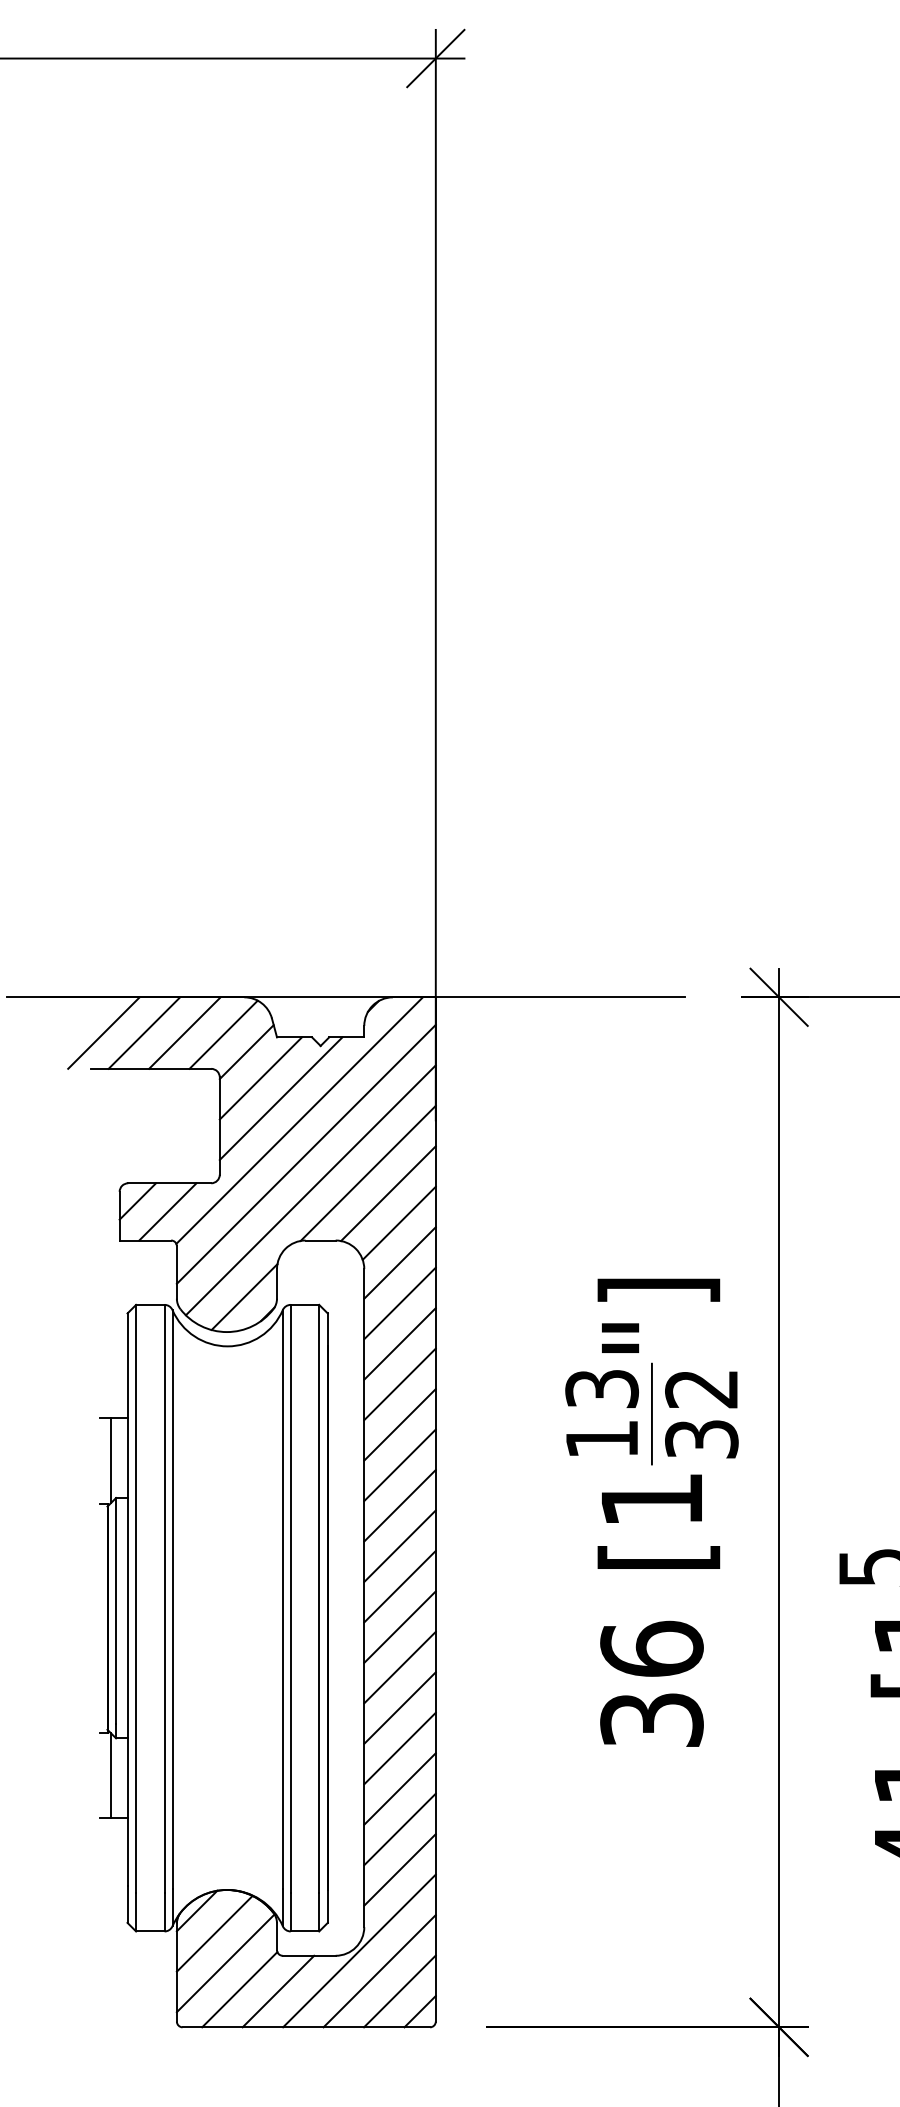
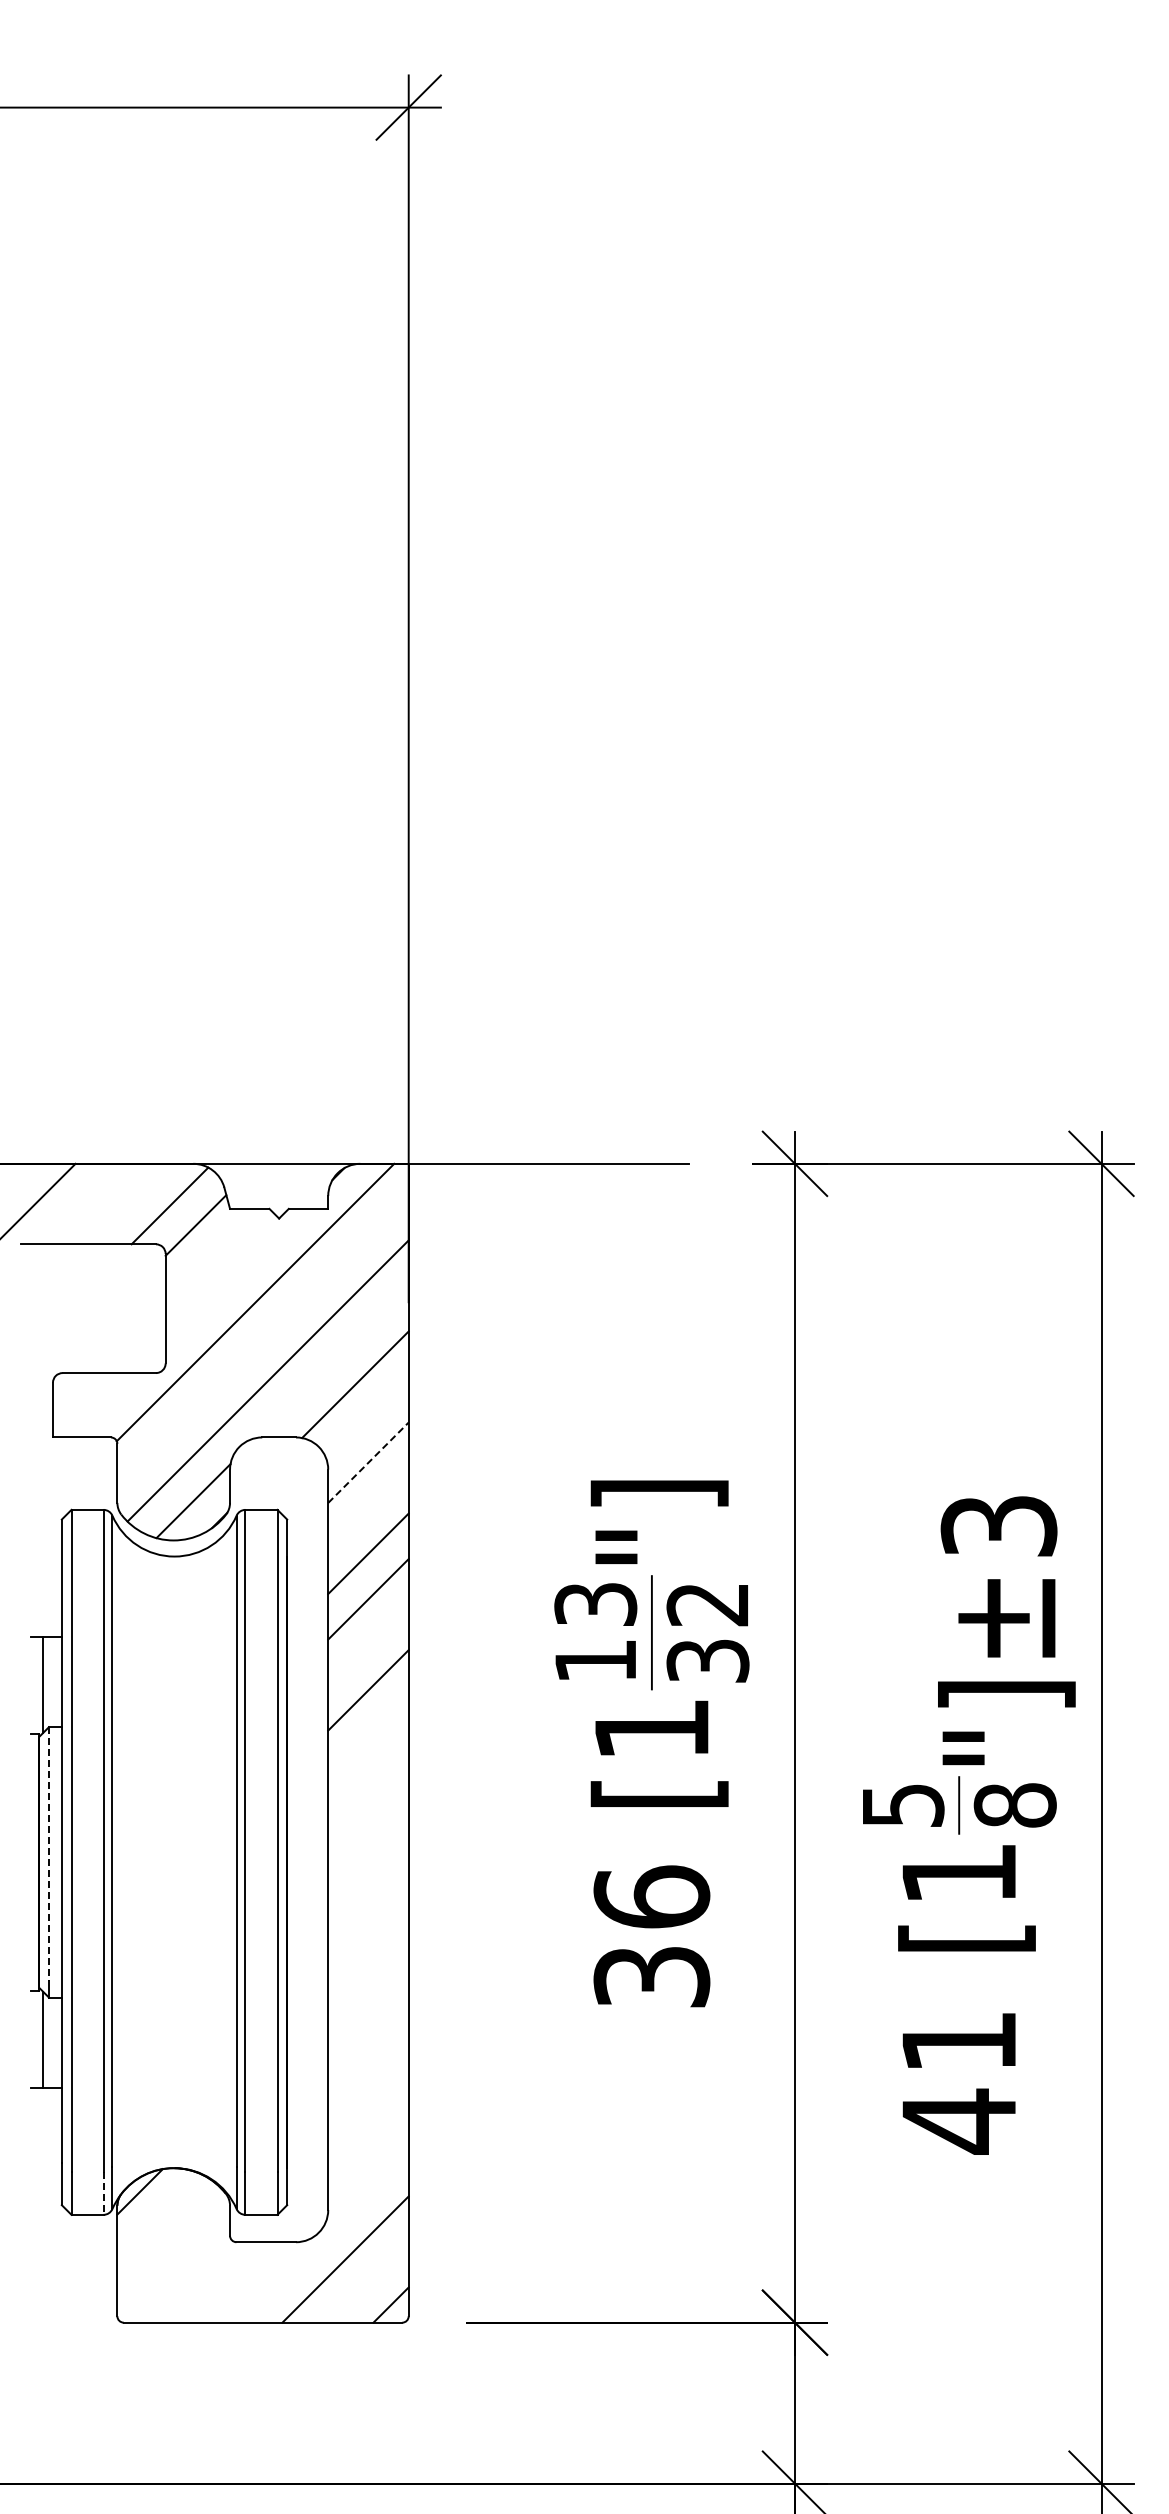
line: (144, 1032) -> (80, 1203), removed
line: (184, 1032) -> (126, 1203), removed
line: (260, 1077) -> (211, 1254), removed
line: (280, 1098) -> (234, 1277), removed
line: (305, 1154) -> (262, 1340), removed
line: (368, 1173) -> (332, 1361), removed
line: (137, 1201) -> (73, 1393), removed
line: (168, 1212) -> (107, 1405), removed
line: (399, 1222) -> (367, 1417), removed
line: (400, 1262) -> (368, 1462), solid -> dashed
line: (400, 1303) -> (368, 1508), removed
line: (400, 1424) -> (368, 1644), removed
line: (400, 1505) -> (368, 1735), removed
line: (400, 1546) -> (368, 1781), removed
line: (400, 1586) -> (368, 1826), removed
line: (115, 1611) -> (48, 1854), solid -> dashed
line: (400, 1627) -> (368, 1872), removed
line: (400, 1667) -> (368, 1917), removed
line: (400, 1708) -> (368, 1963), removed
line: (400, 1748) -> (368, 2008), removed
line: (400, 1788) -> (368, 2054), removed
line: (400, 1828) -> (368, 2099), removed
line: (400, 1869) -> (368, 2145), removed
line: (164, 1912) -> (103, 2193), solid -> dashed
line: (214, 1933) -> (159, 2217), removed
line: (359, 1950) -> (322, 2236), removed
line: (225, 1963) -> (172, 2250), removed
line: (239, 1989) -> (187, 2280), removed
line: (399, 1990) -> (367, 2281), removed
line: (278, 1991) -> (231, 2282), removed

